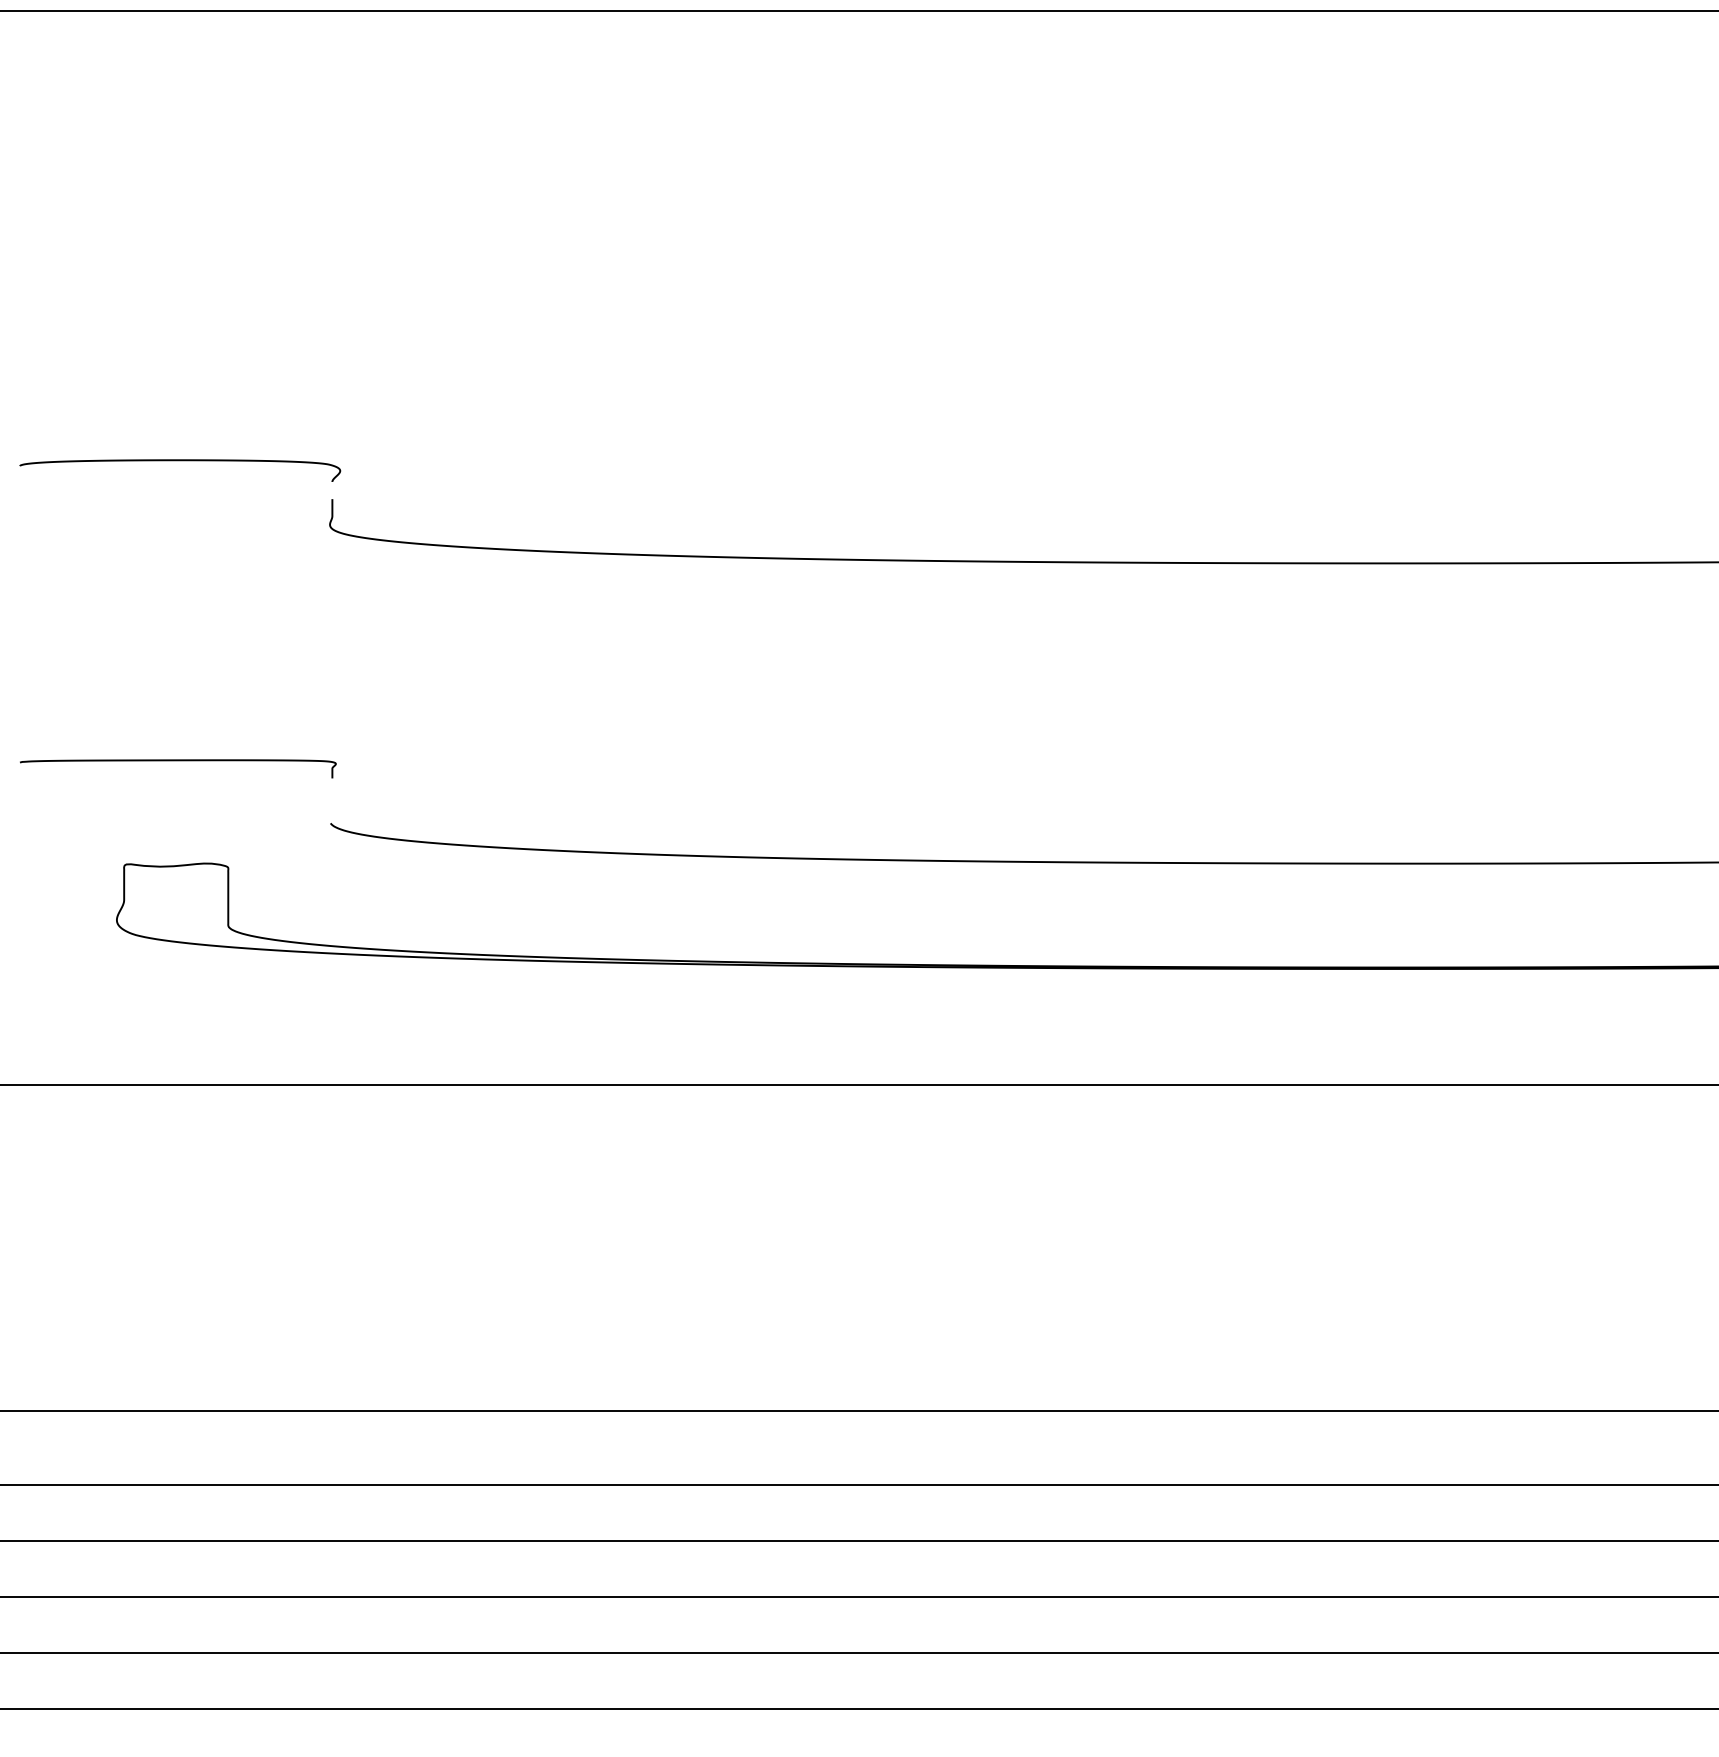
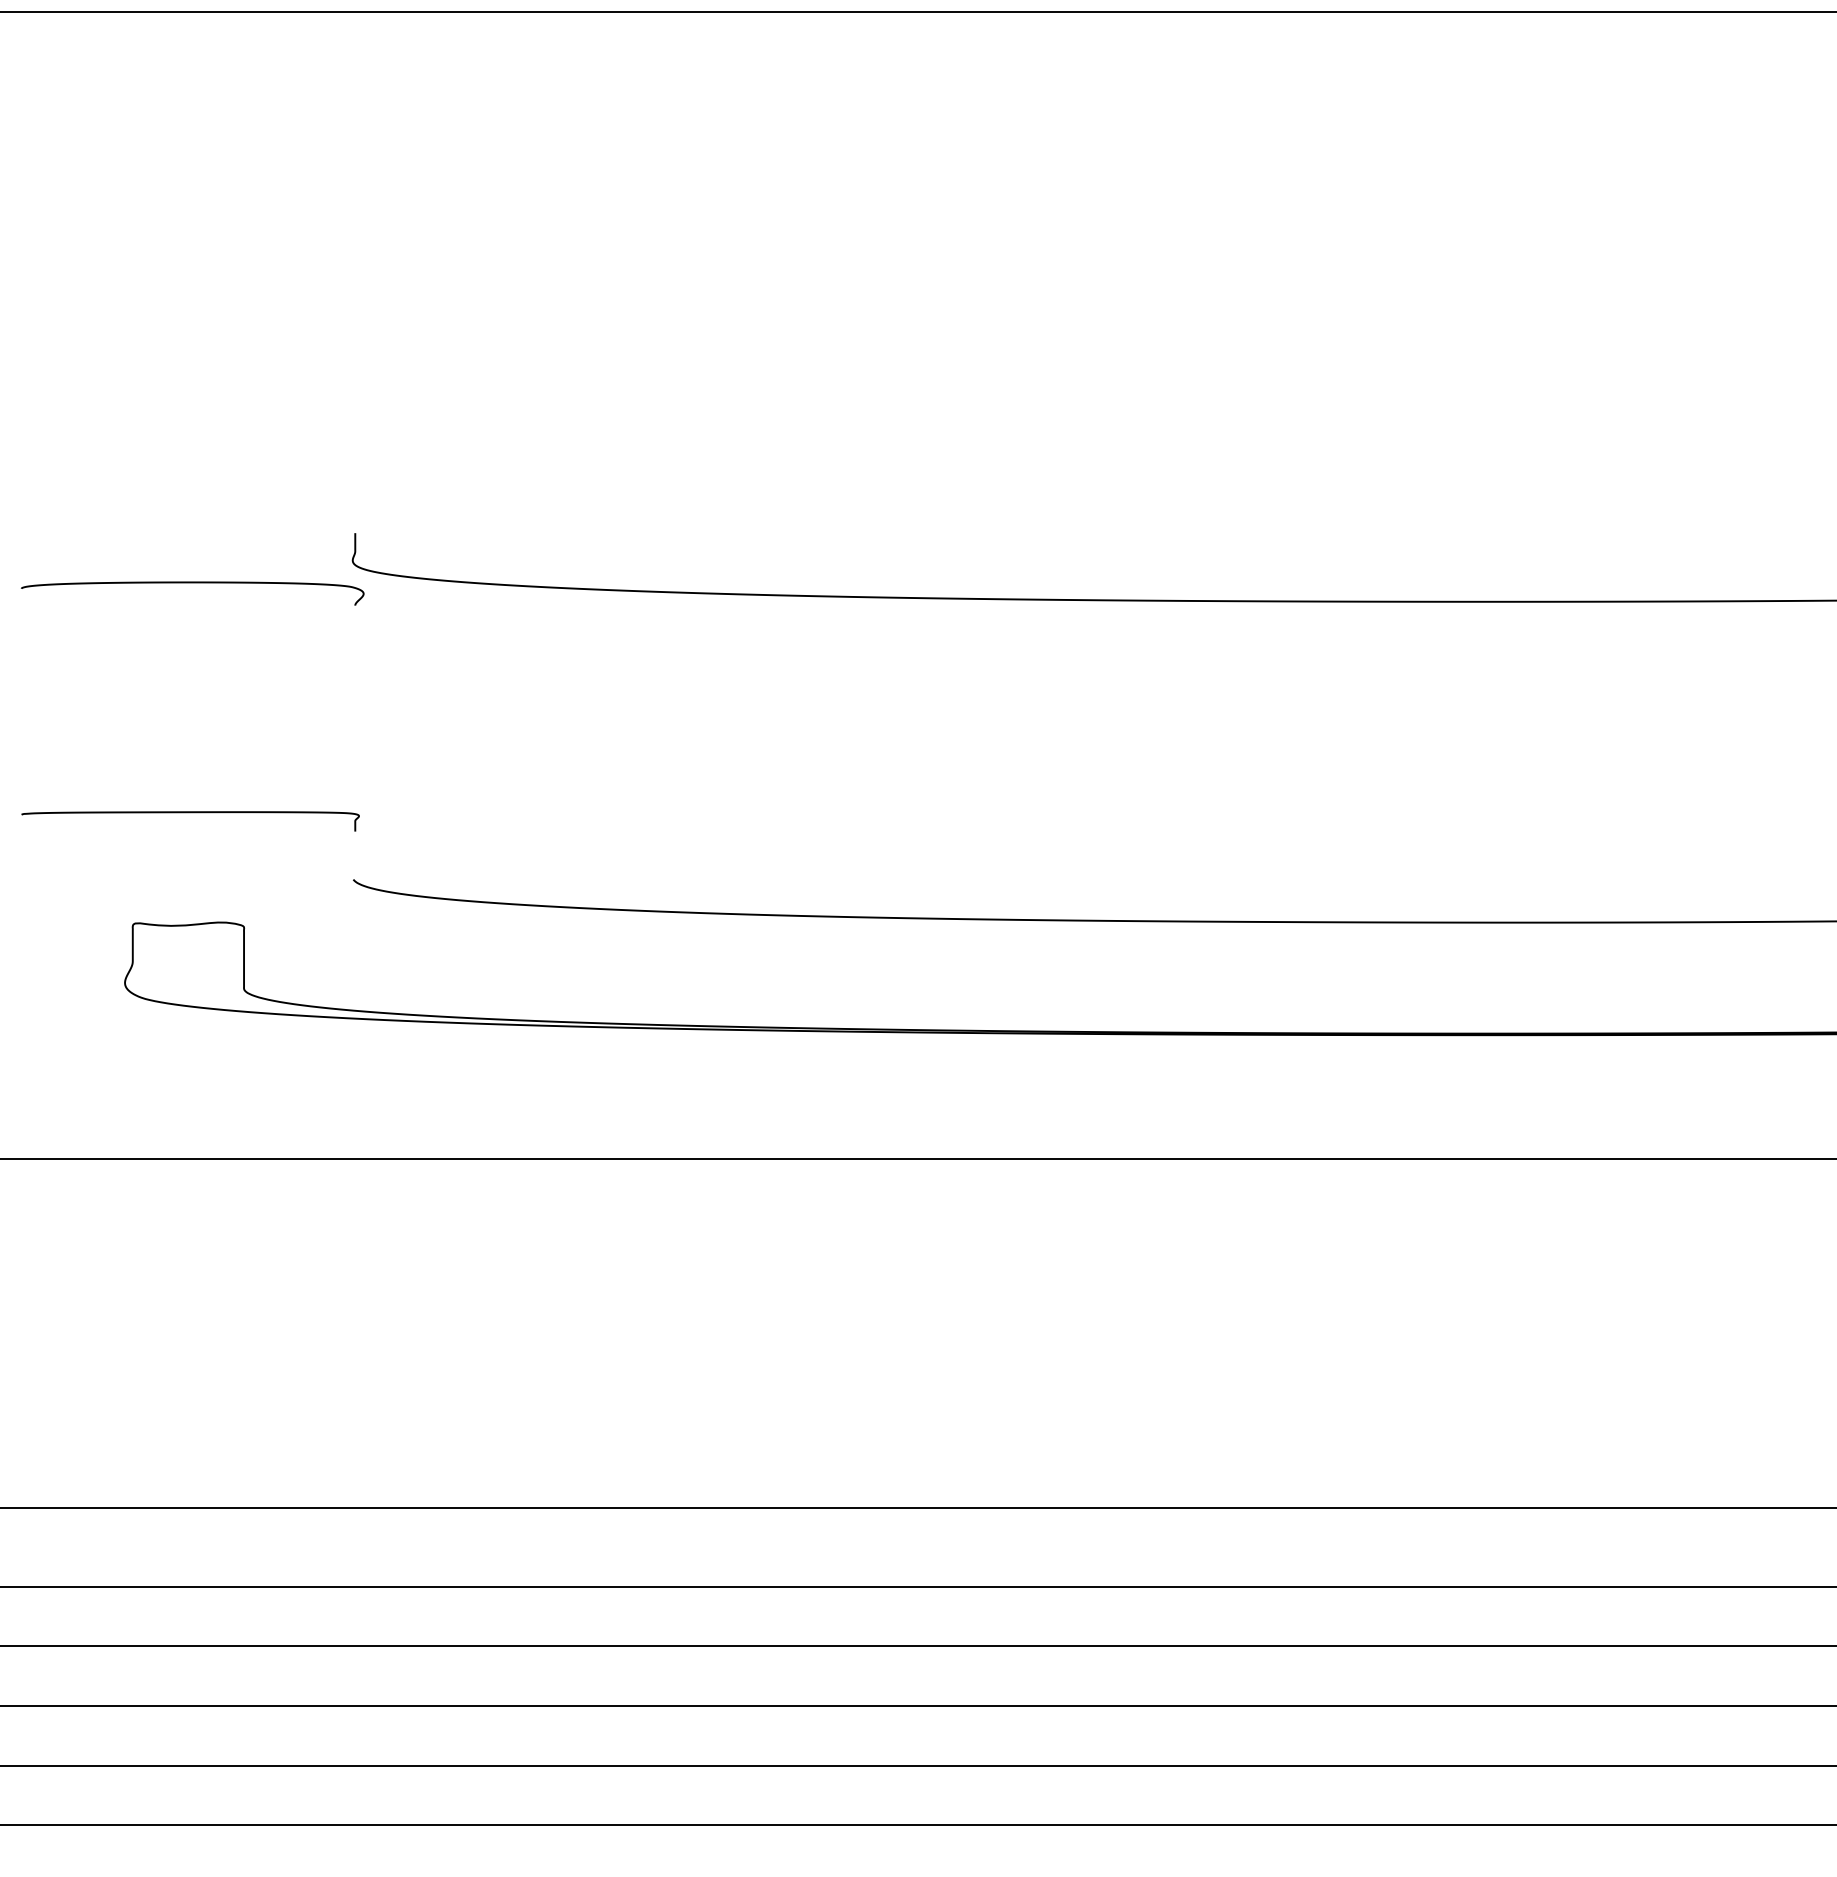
curve: (180, 461) -> (192, 583), moved

